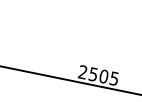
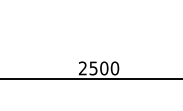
text: (113, 78) -> (114, 68), 2505 -> 2500

